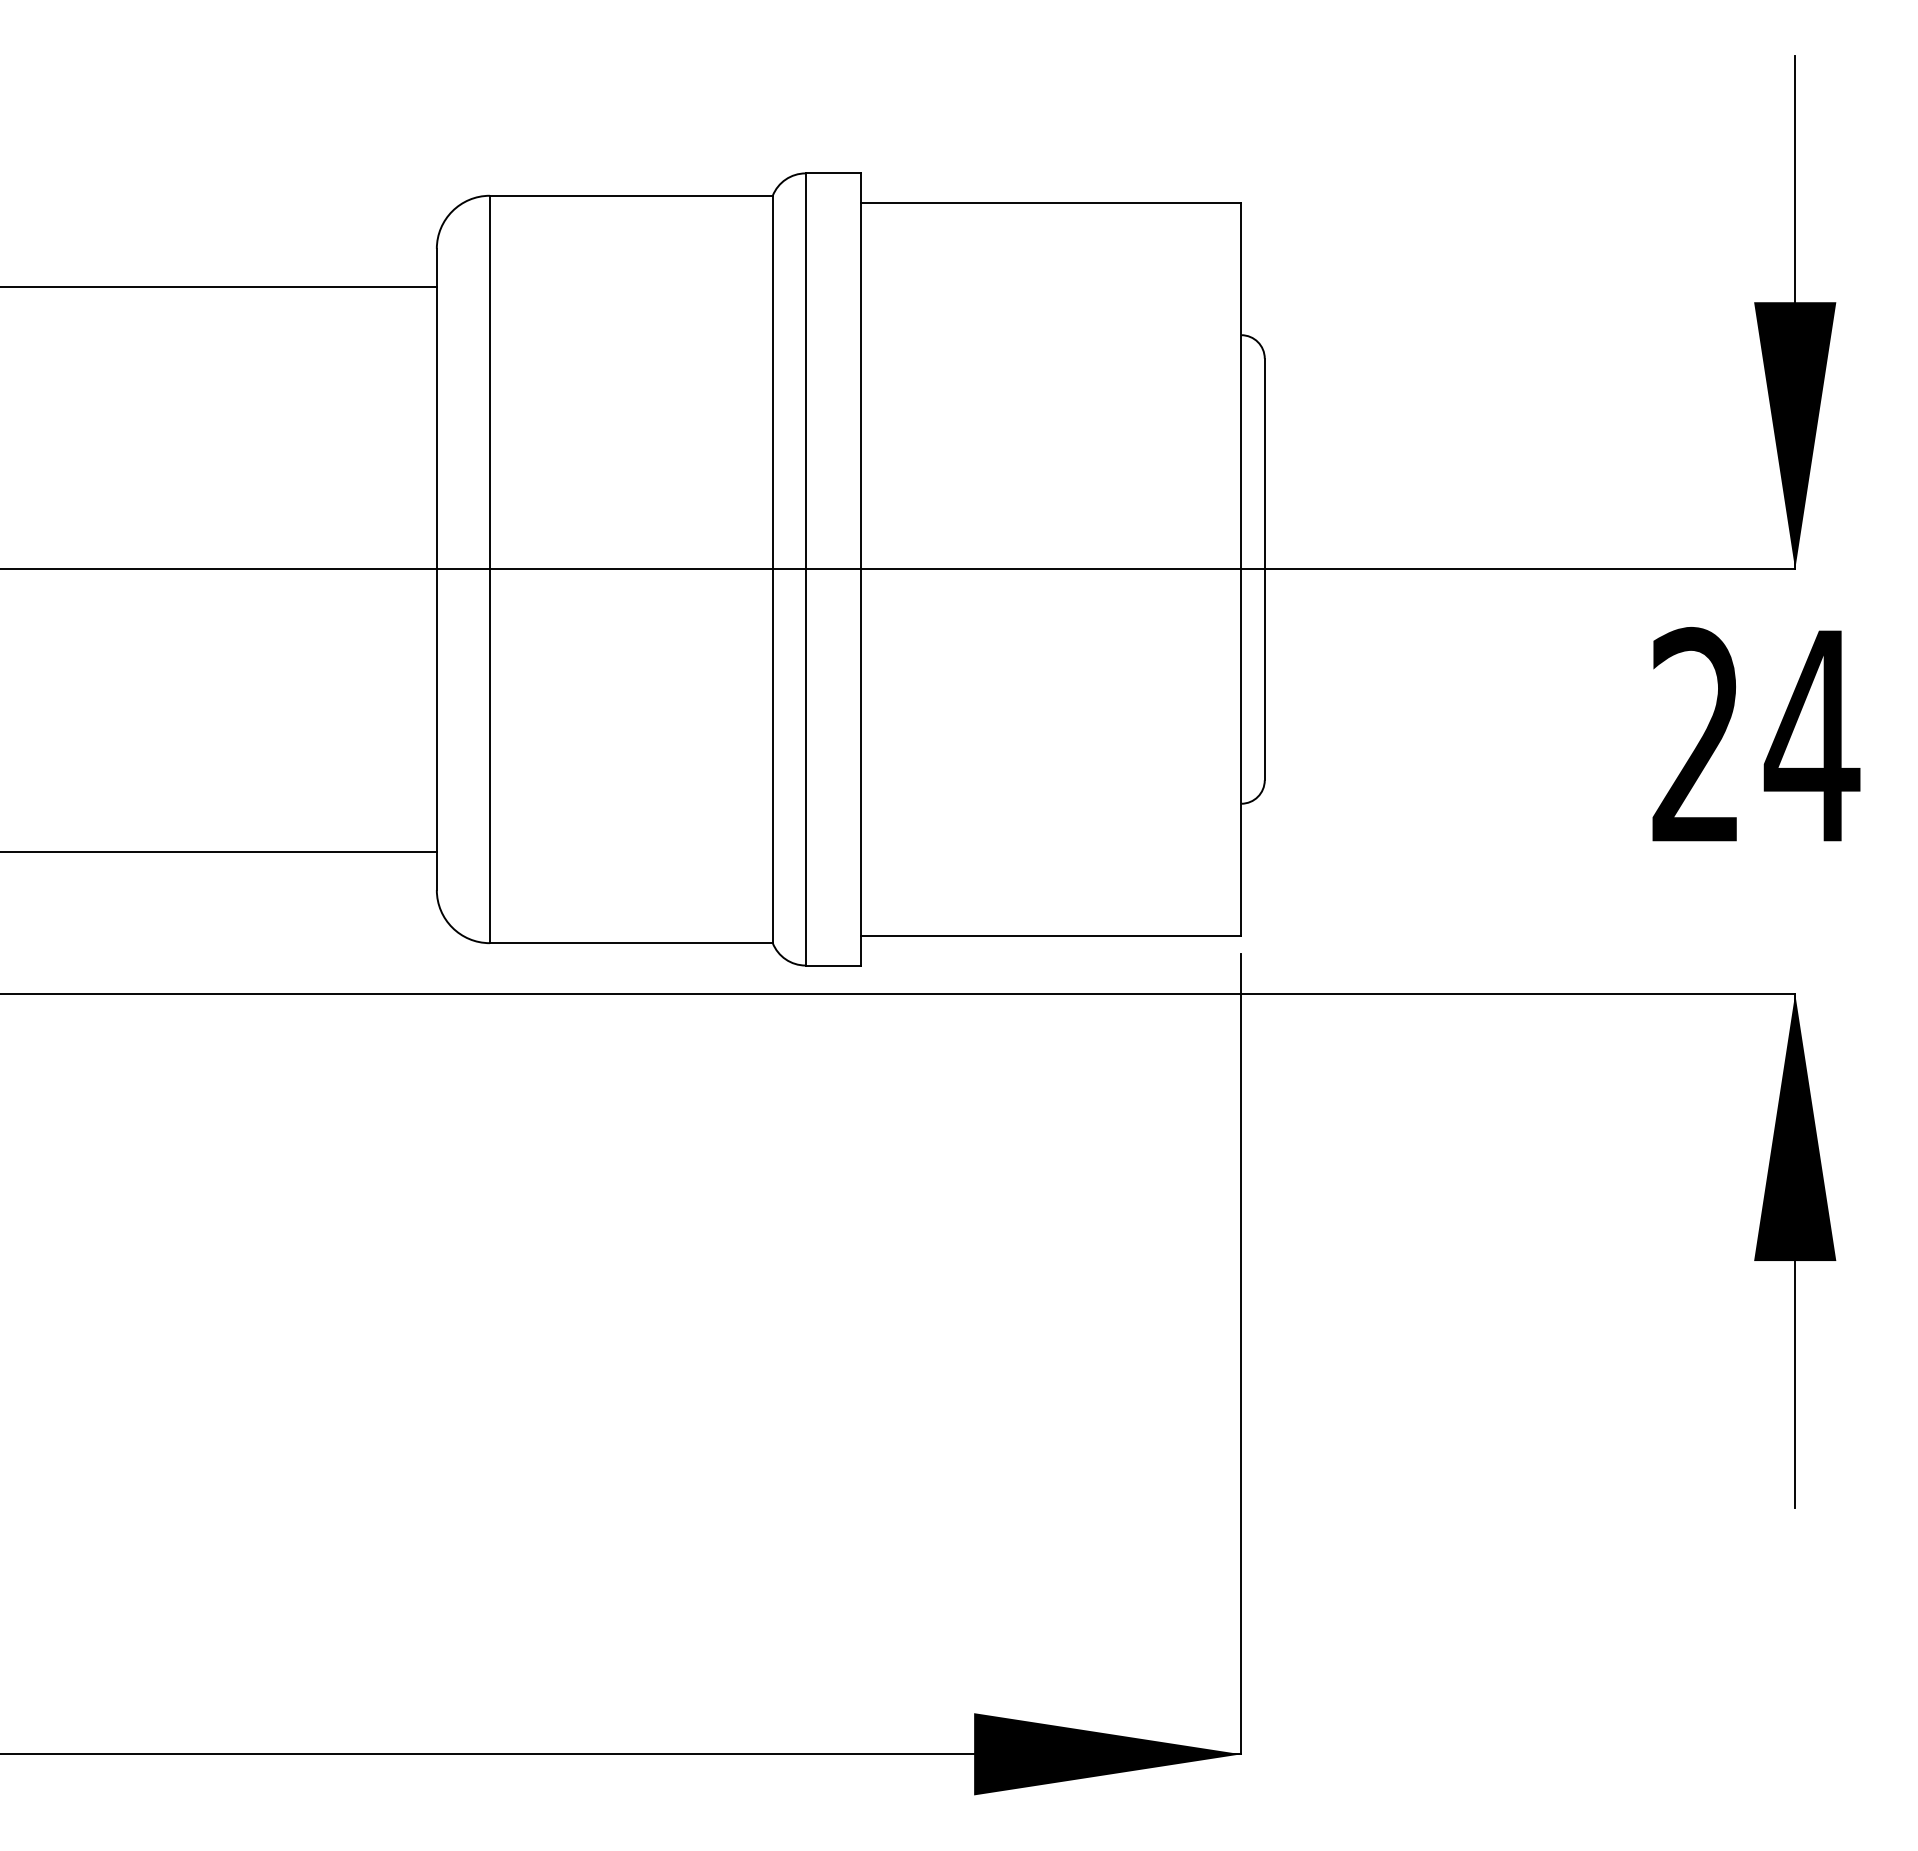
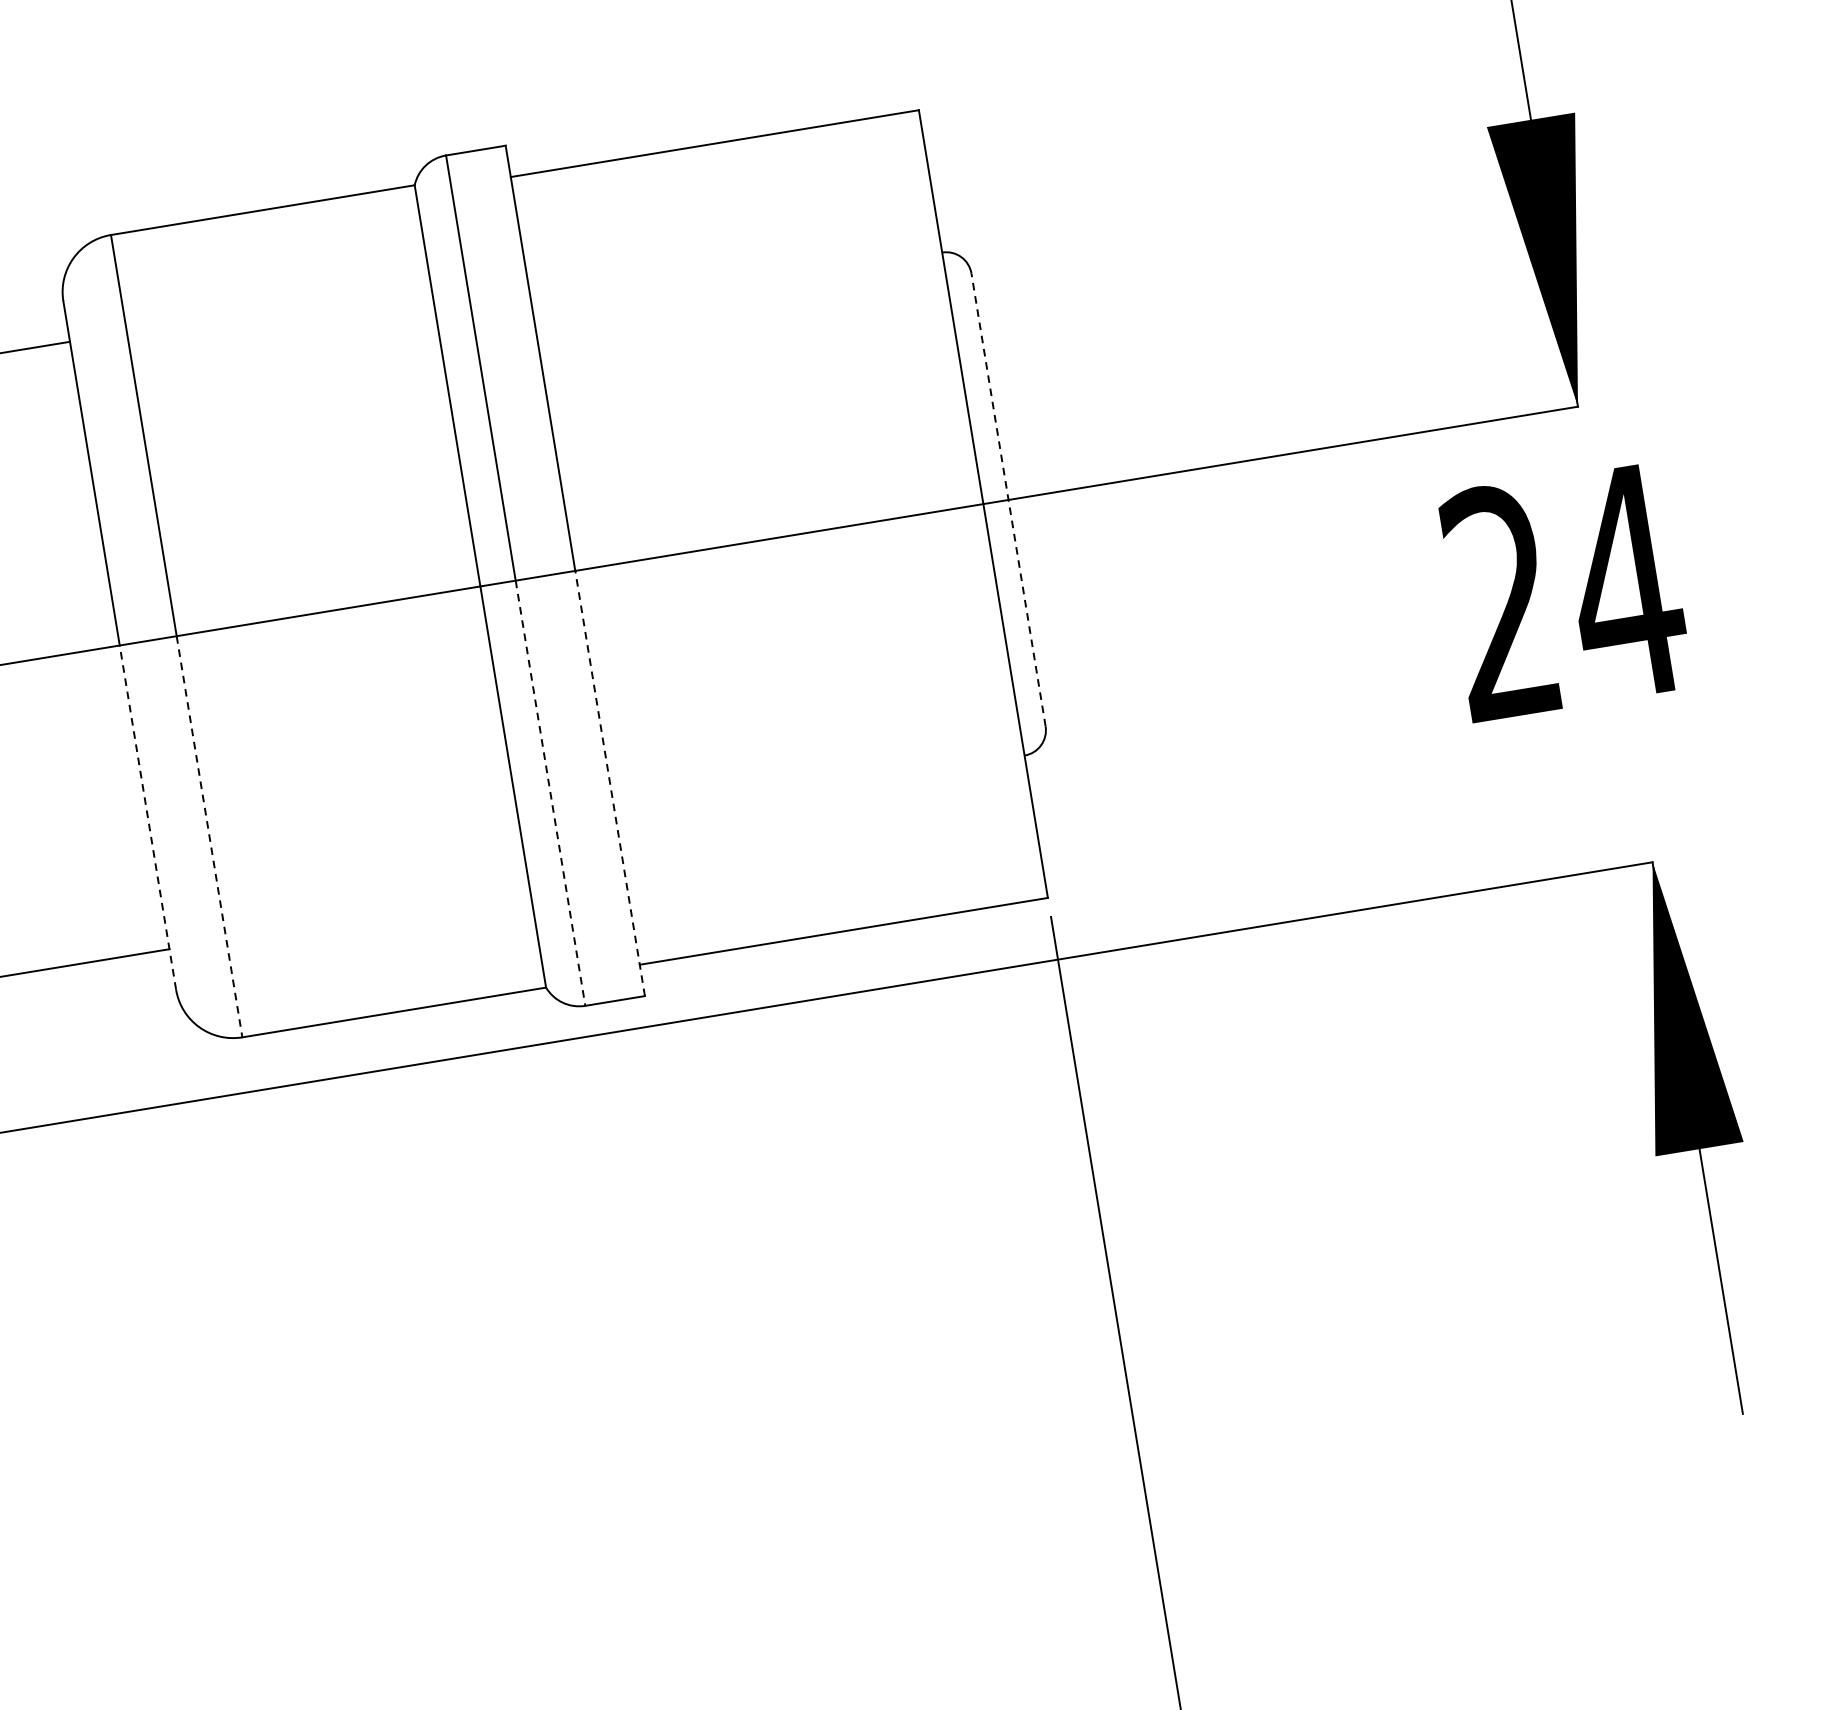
line: (1264, 569) -> (1008, 500), solid -> dashed
line: (436, 729) -> (147, 817), solid -> dashed
line: (489, 756) -> (209, 837), solid -> dashed
line: (861, 767) -> (610, 783), solid -> dashed
line: (805, 768) -> (550, 794), solid -> dashed

